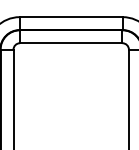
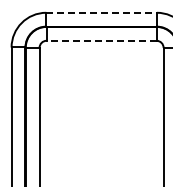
line: (72, 16) -> (102, 12), solid -> dashed
line: (71, 42) -> (101, 40), solid -> dashed

